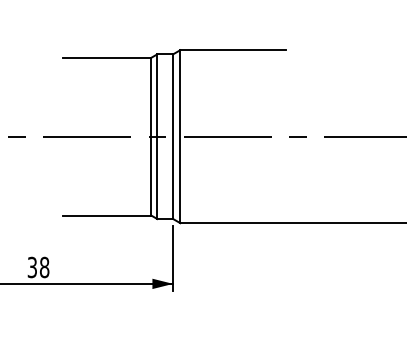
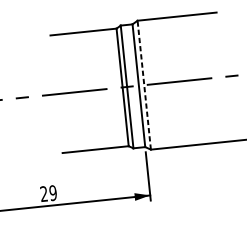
line: (180, 136) -> (144, 85), solid -> dashed
text: (38, 267) -> (48, 193), 38 -> 29

